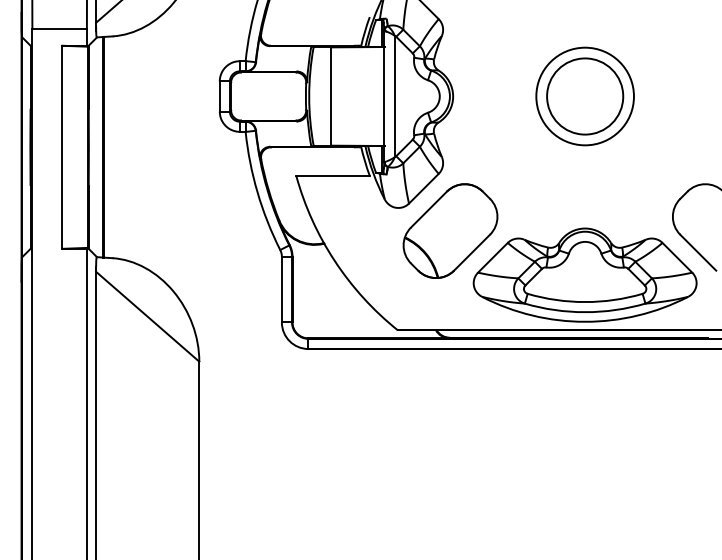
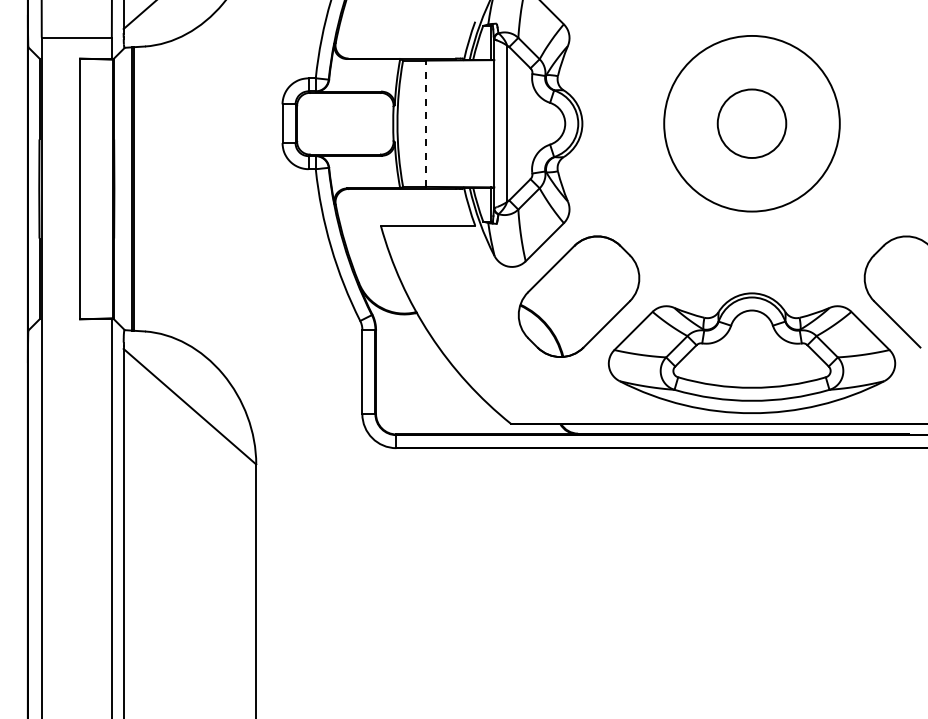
line: (331, 96) -> (425, 123), solid -> dashed
circle: (584, 96) -> (751, 123), size x0.7
circle: (584, 96) -> (751, 123), size x1.4

